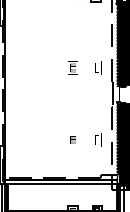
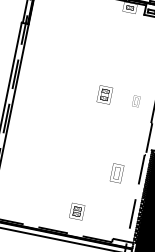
part: (98, 67) -> (137, 100), size x0.6
part: (72, 139) -> (76, 210), moved
part: (98, 139) -> (118, 172), moved

